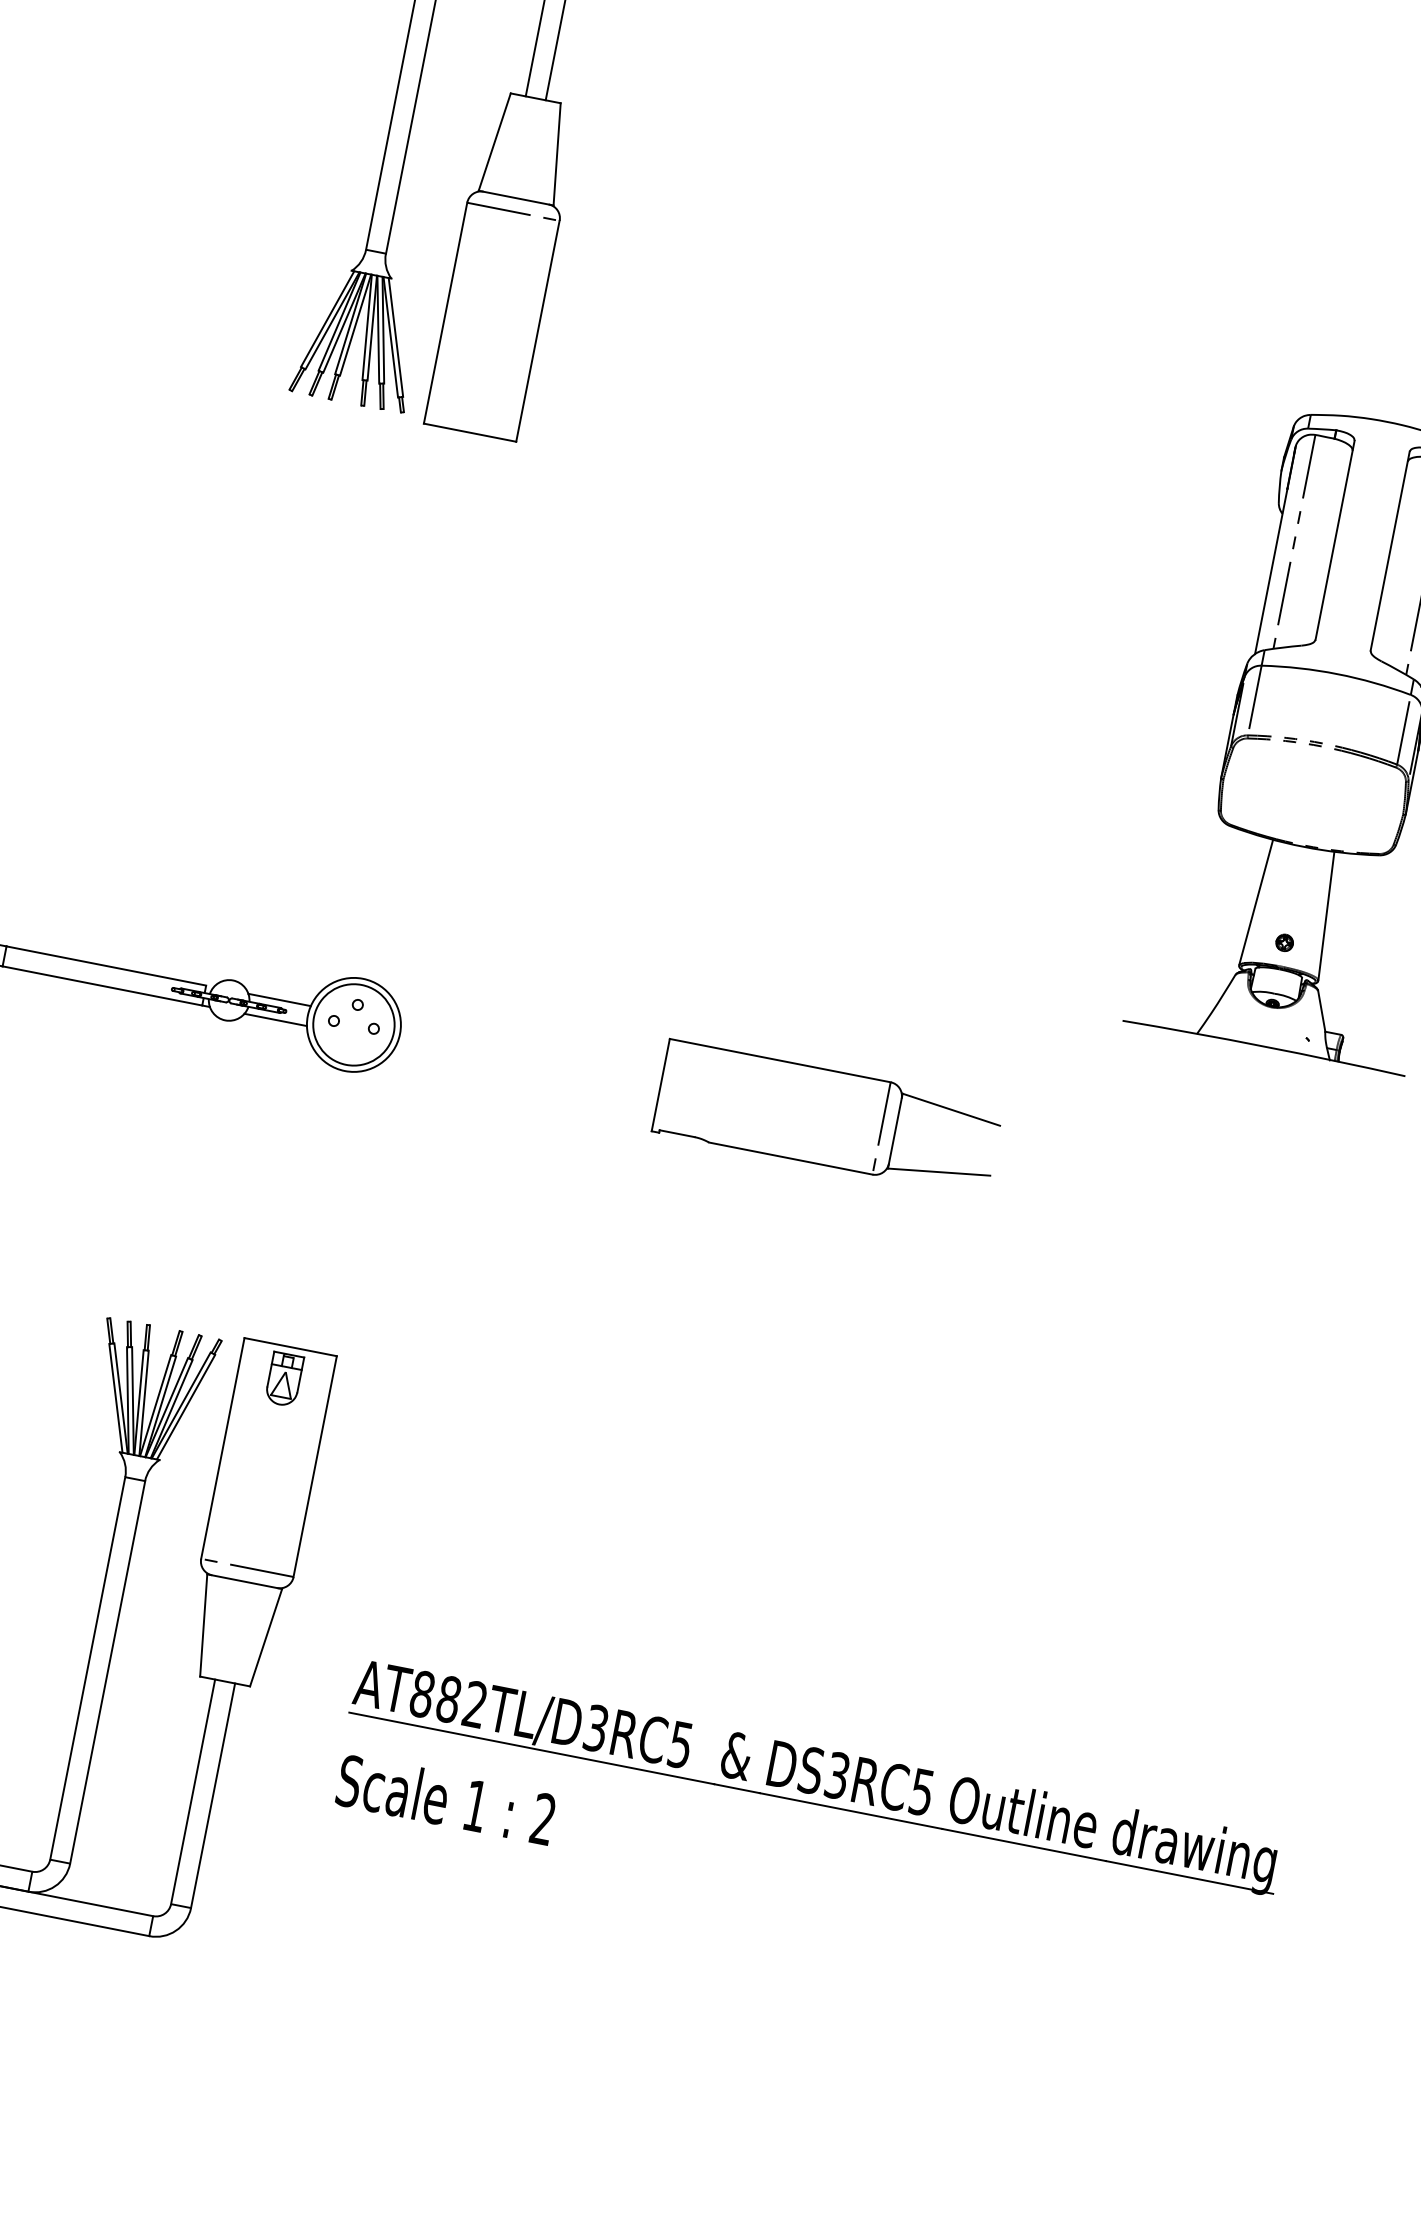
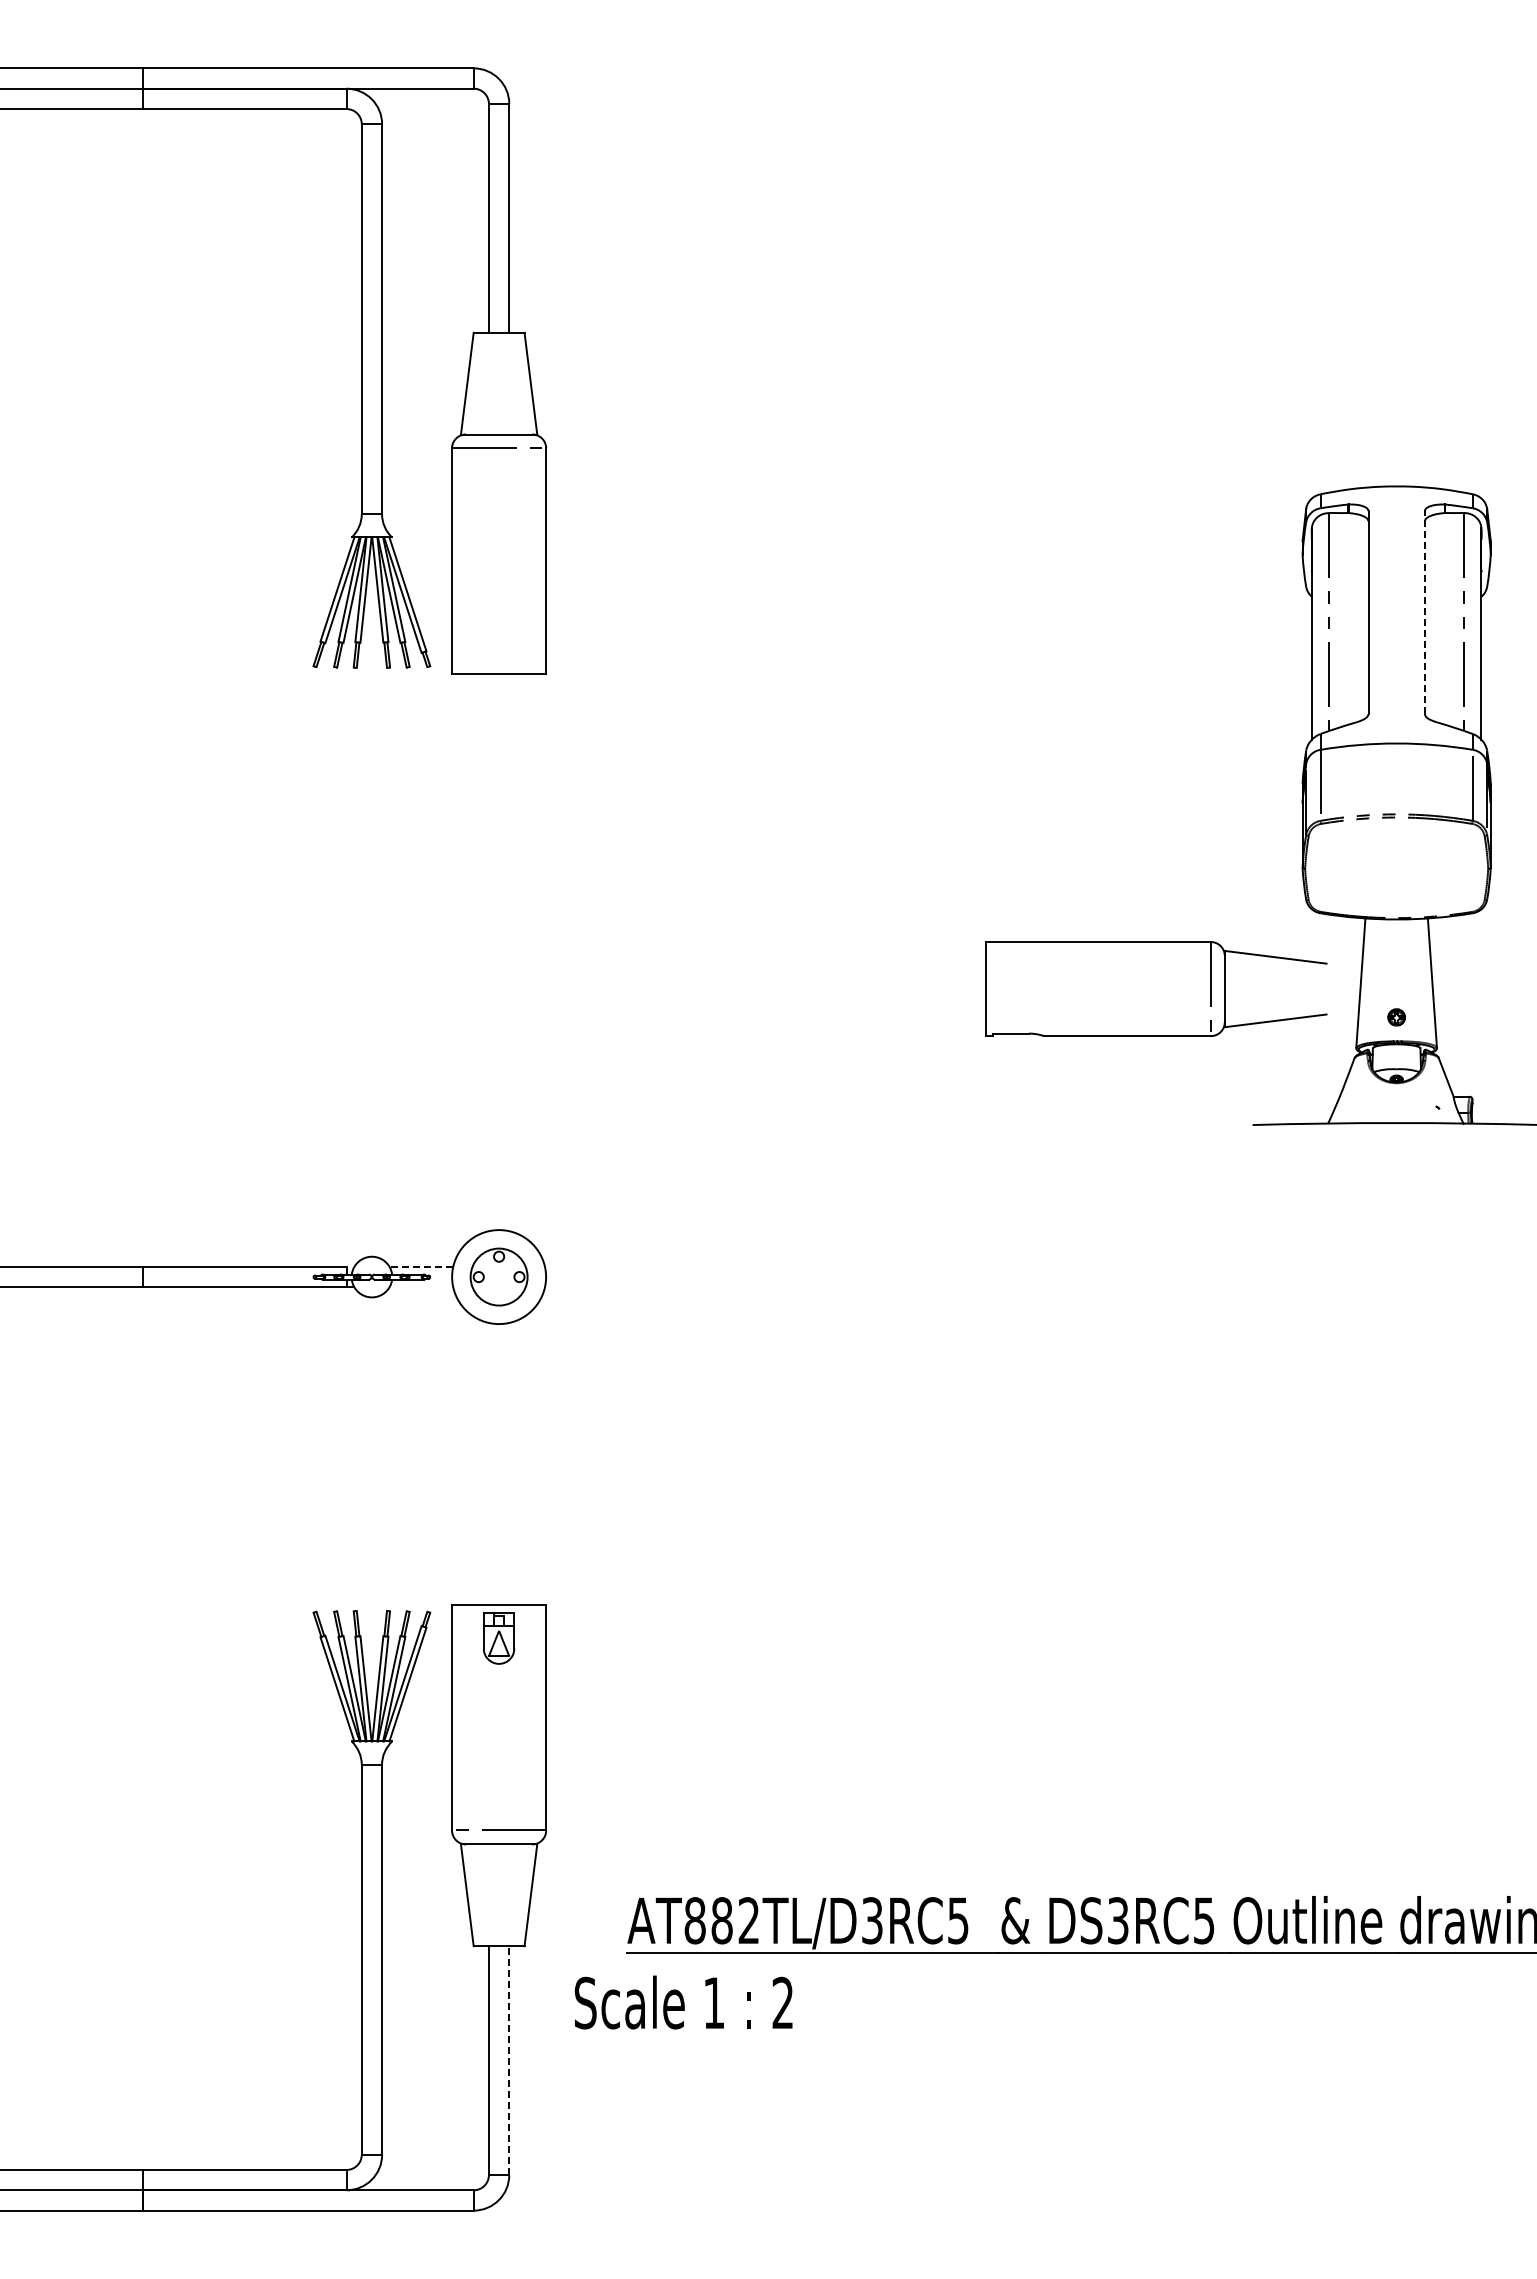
line: (1389, 550) -> (1424, 612), solid -> dashed
line: (279, 999) -> (421, 1266), solid -> dashed
line: (275, 1020) -> (421, 1287), removed
circle: (353, 1024) -> (498, 1276), size x0.7
part: (828, 1117) -> (1156, 988), moved
line: (213, 1795) -> (509, 2060), solid -> dashed
text: (445, 1799) -> (683, 2002), moved

